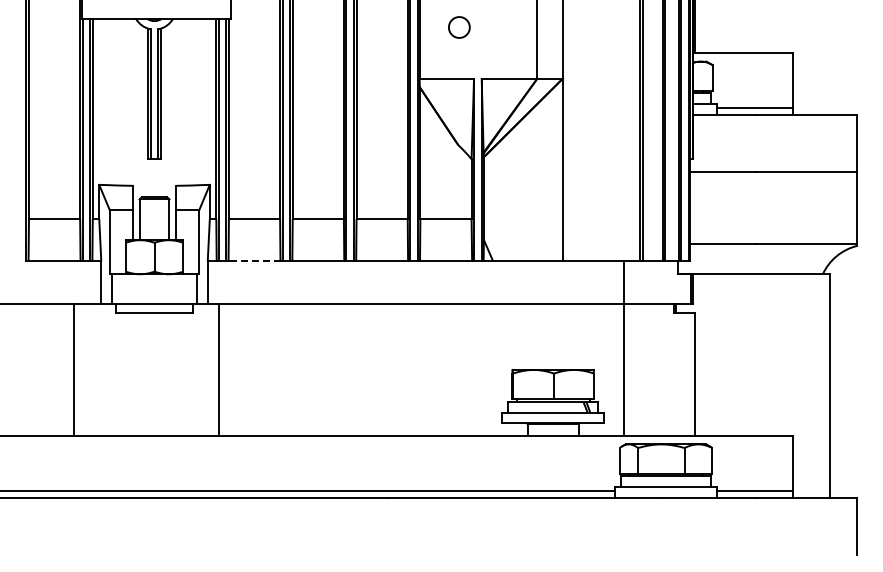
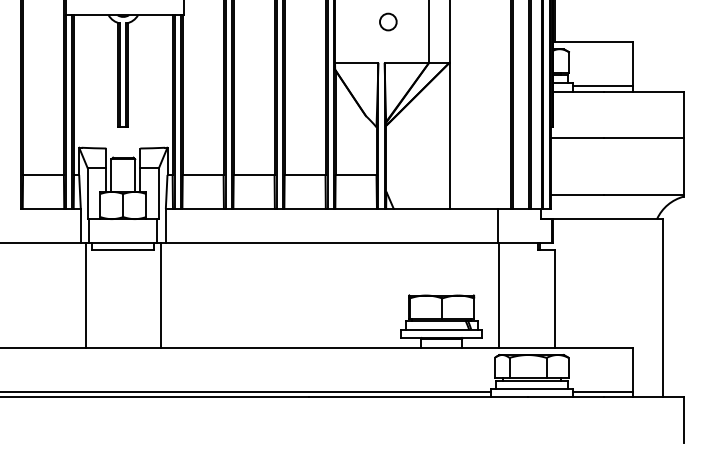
circle: (459, 27) -> (388, 22), moved
line: (254, 261) -> (203, 208), dashed -> solid
line: (73, 369) -> (85, 295), moved
line: (219, 369) -> (160, 295), moved

